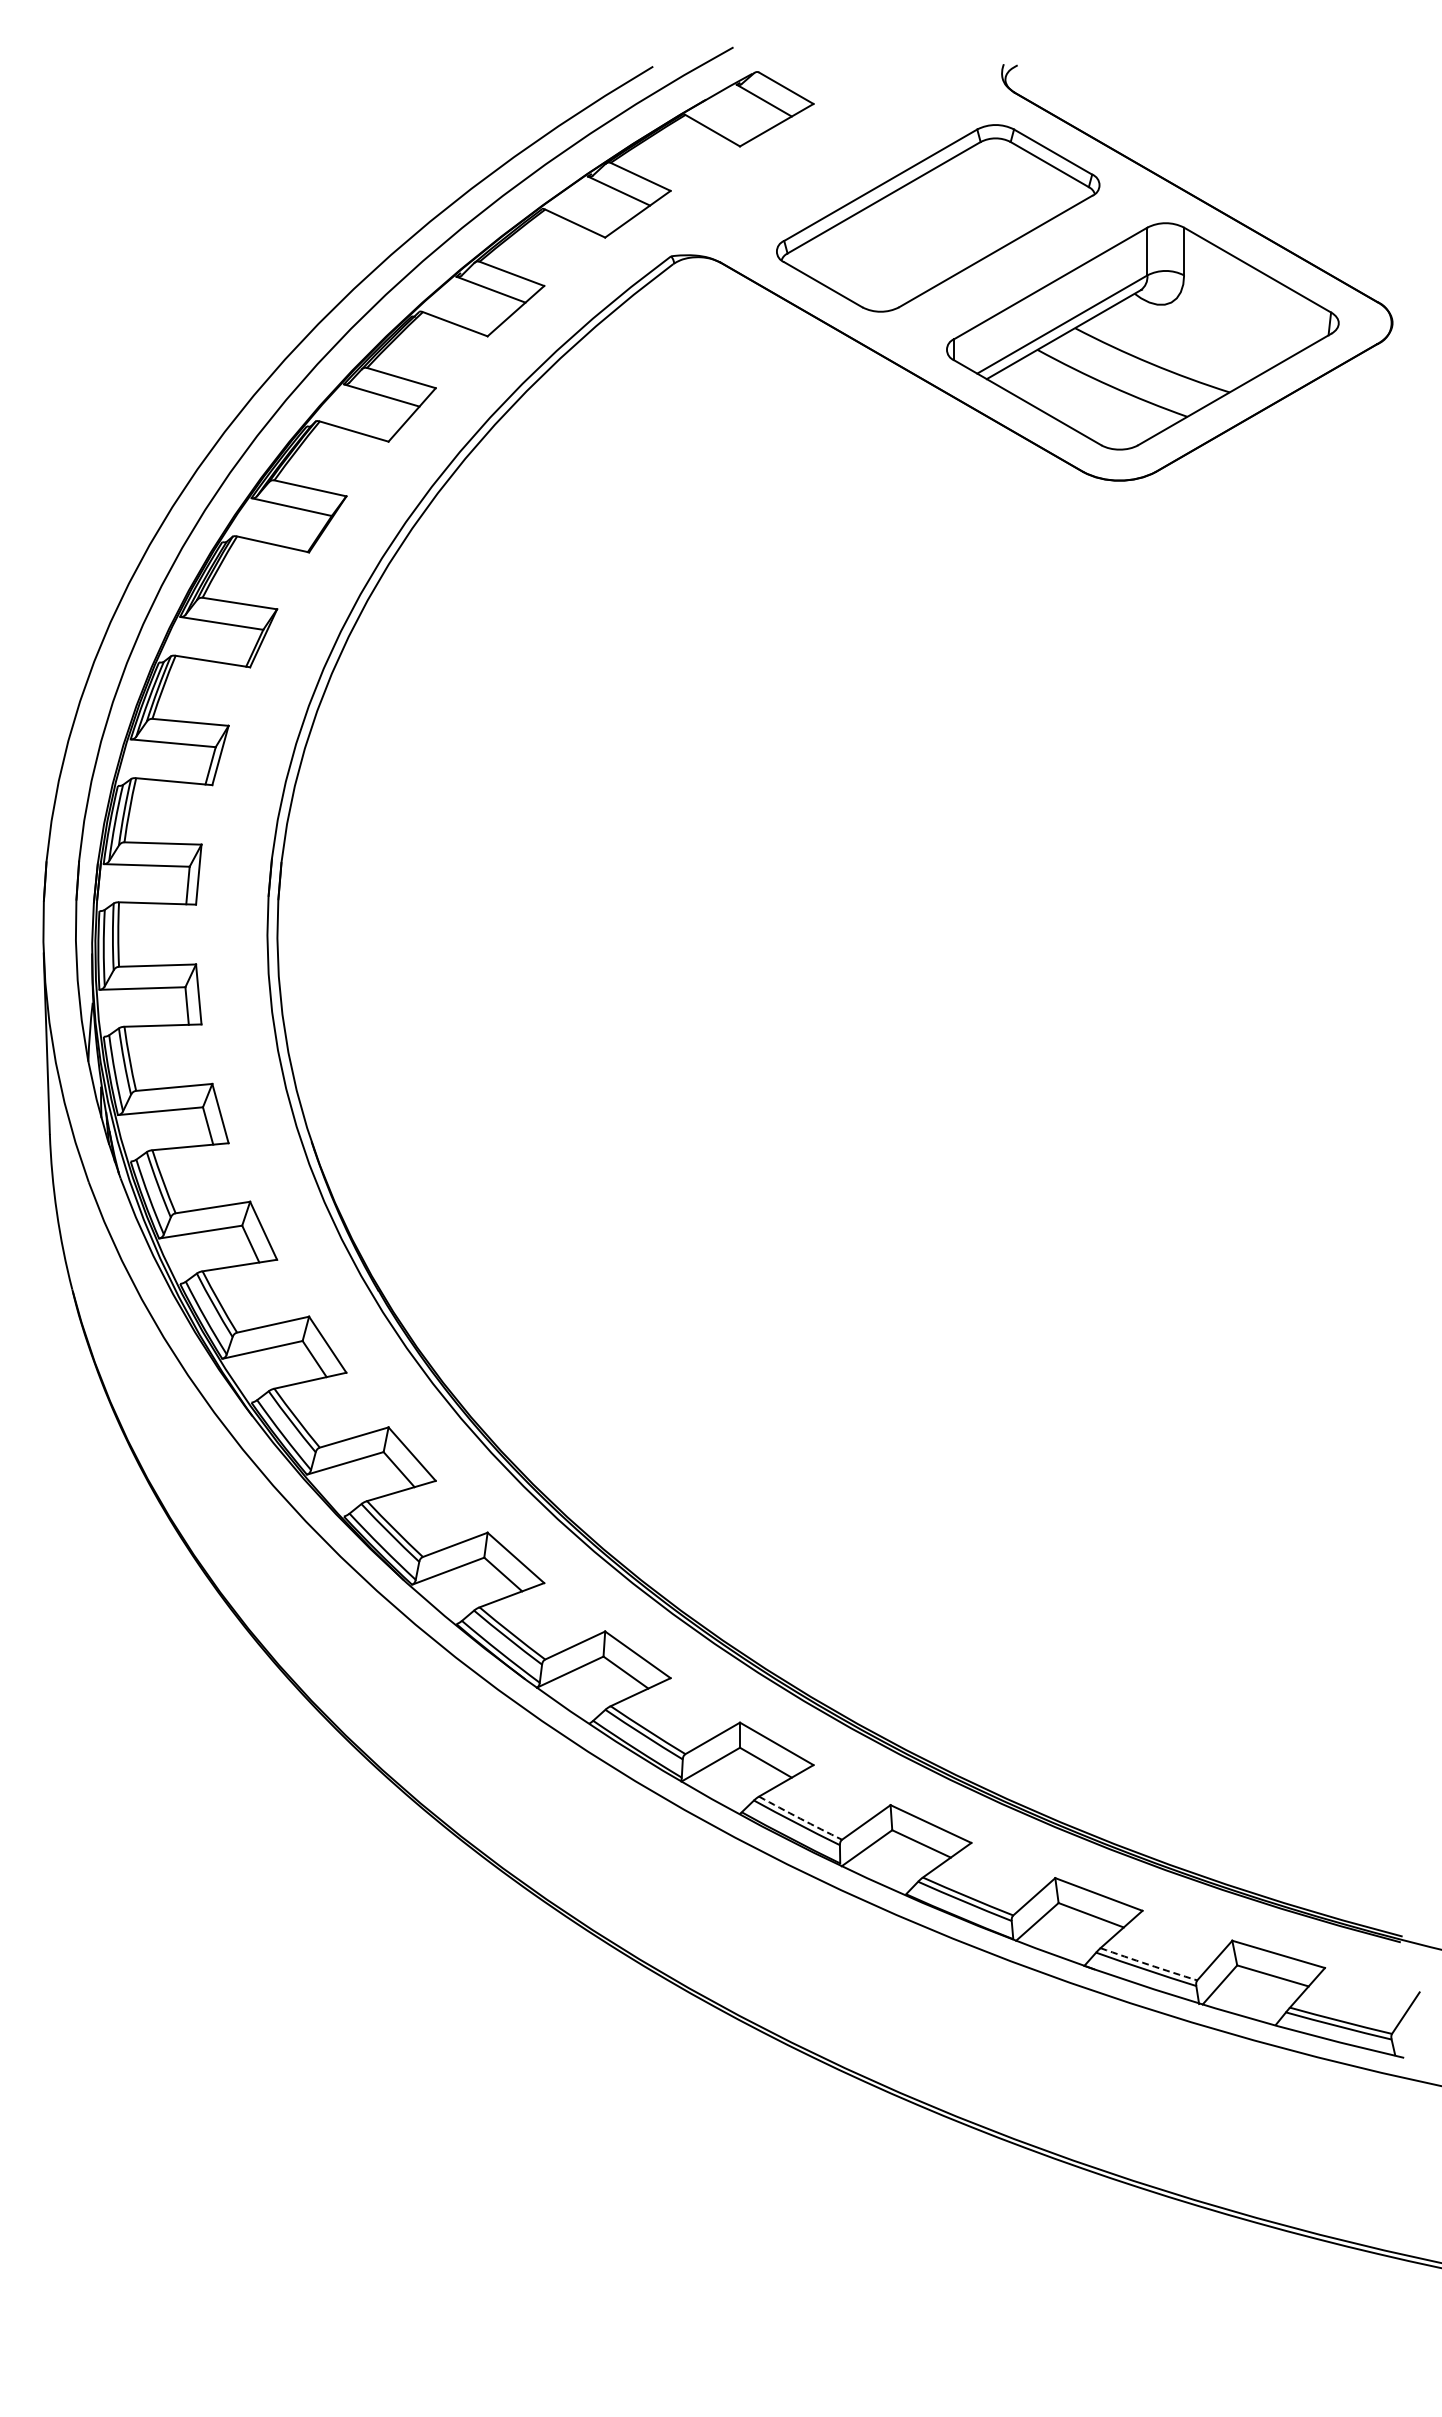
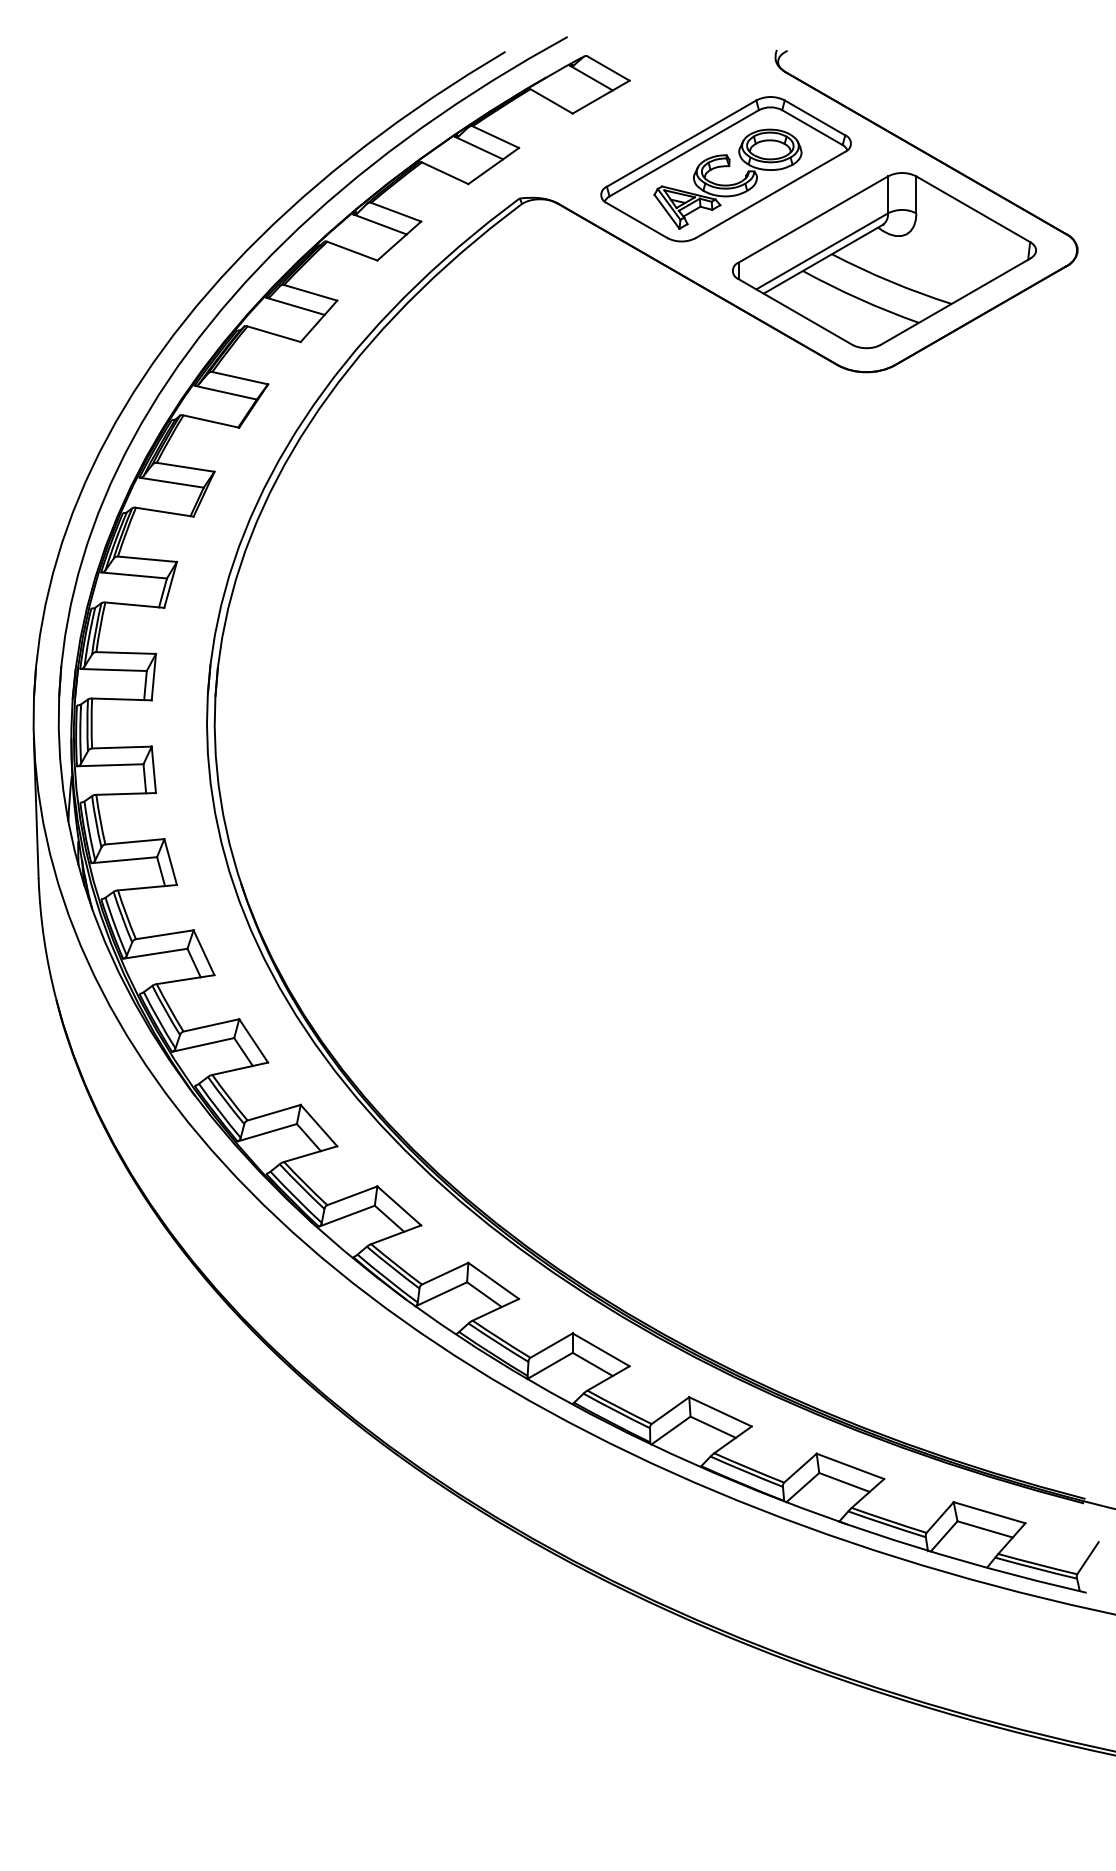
part: (940, 238) -> (727, 184), added
arc: (800, 1818) -> (619, 1407), dashed -> solid
arc: (1148, 1964) -> (888, 1520), dashed -> solid

